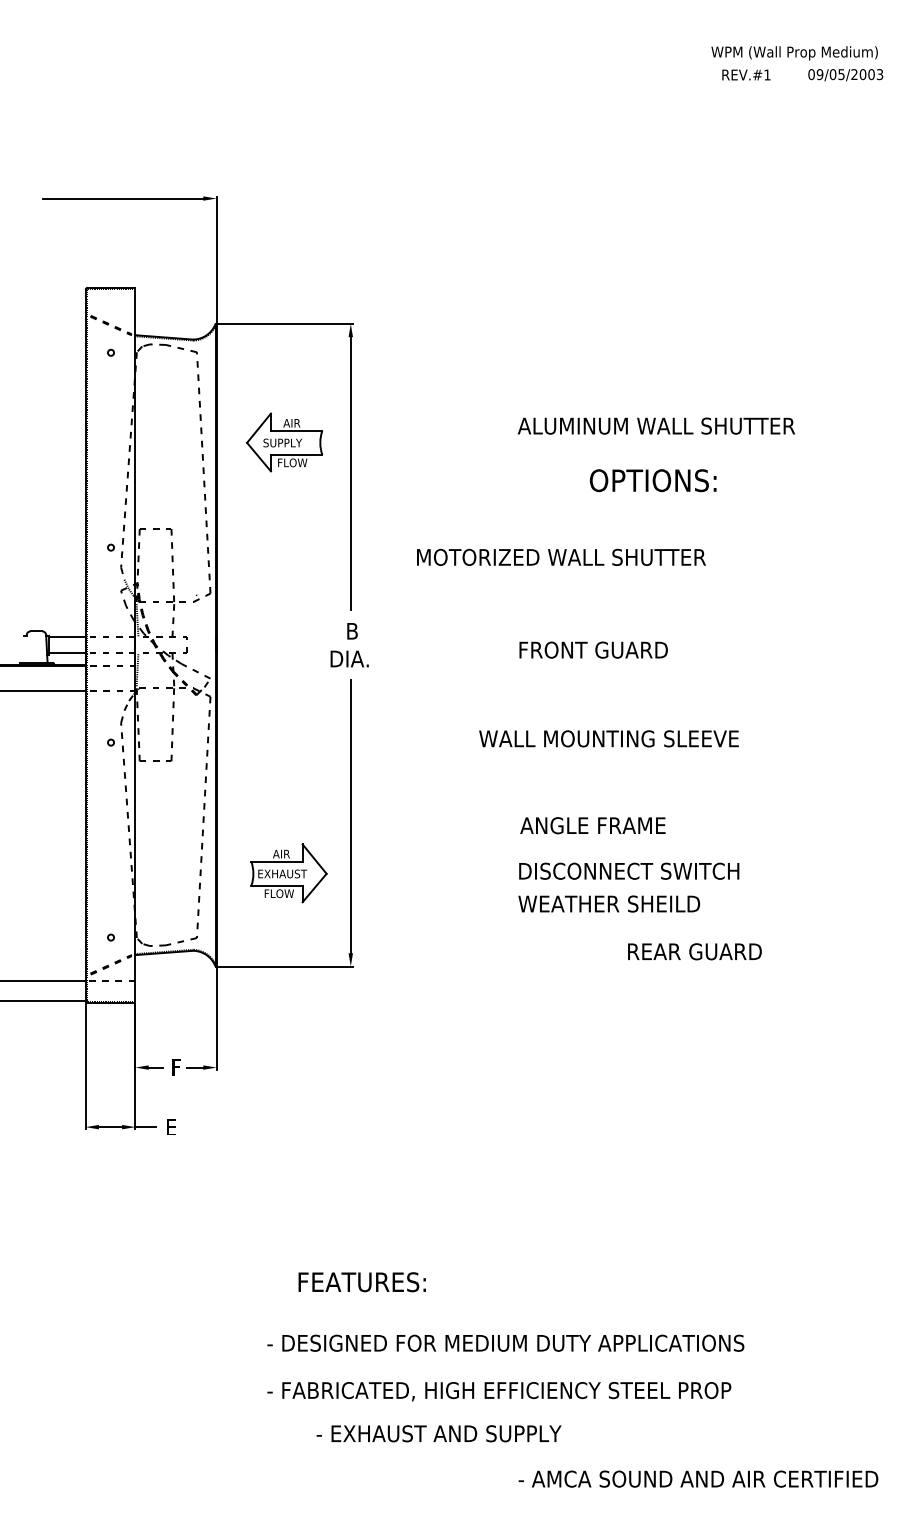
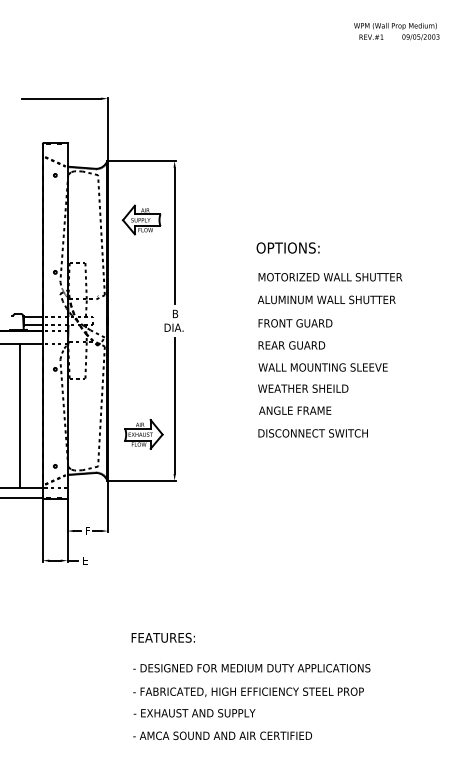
text: (655, 425) -> (326, 299), moved
text: (651, 479) -> (287, 247), moved
text: (561, 557) -> (330, 277), moved
text: (607, 738) -> (322, 367), moved
line: (40, 835) -> (20, 415), added
text: (609, 903) -> (303, 388), moved
text: (694, 951) -> (291, 345), moved
text: (360, 1281) -> (162, 637), moved
text: (438, 1434) -> (194, 713), moved
text: (698, 1478) -> (222, 735), moved

